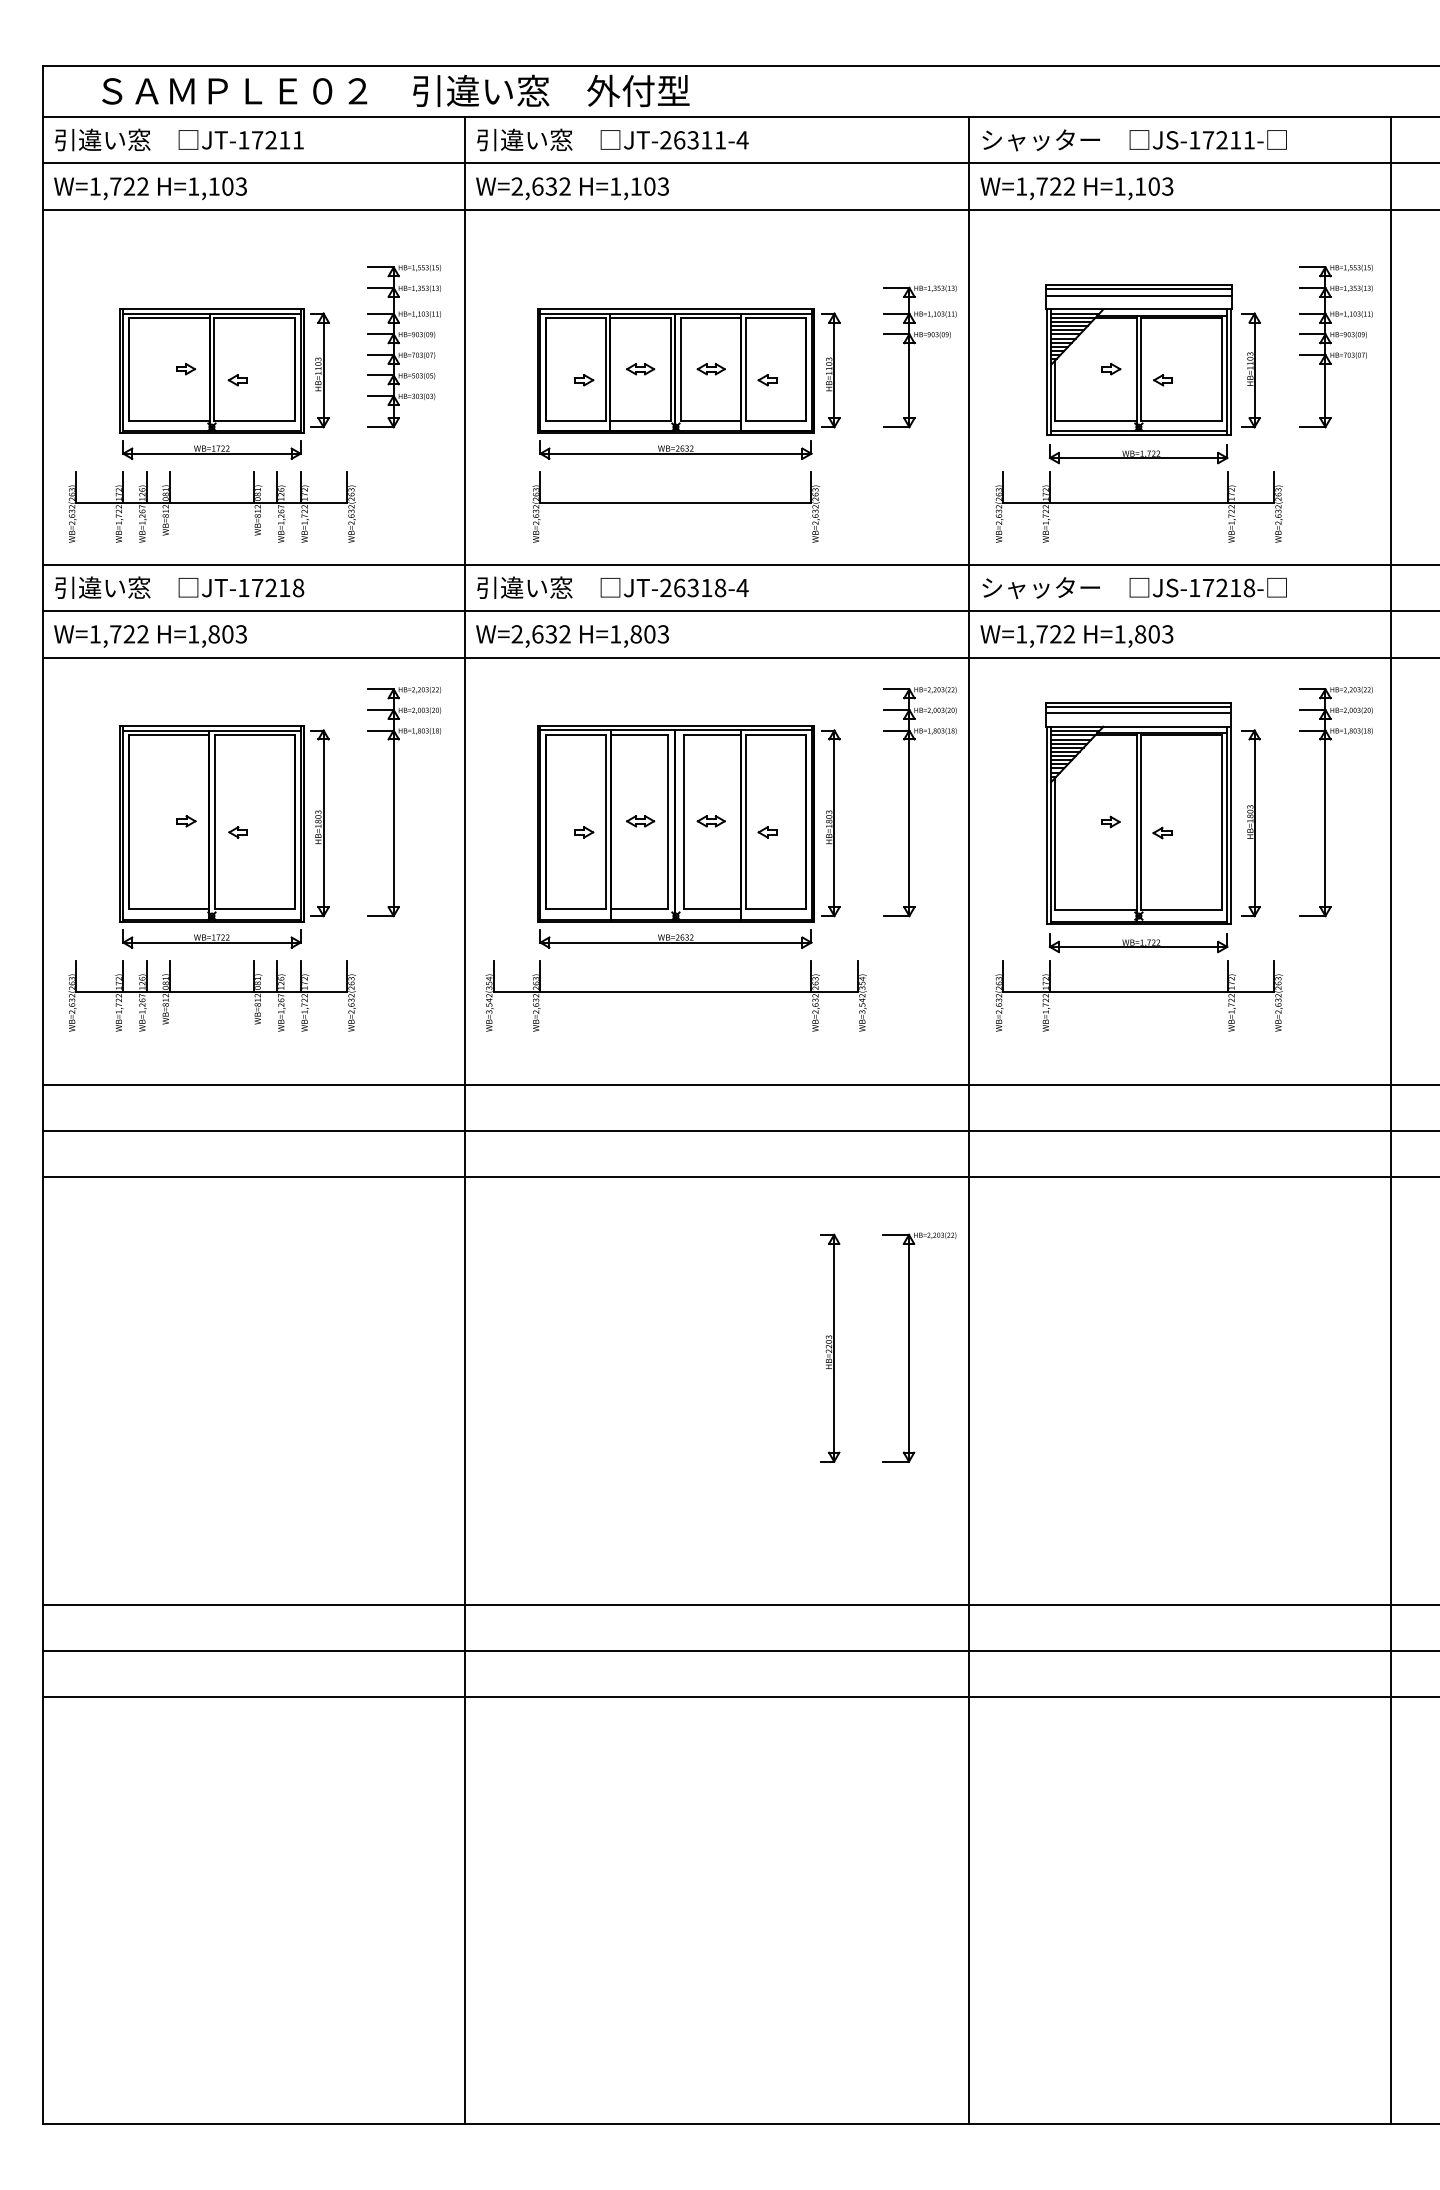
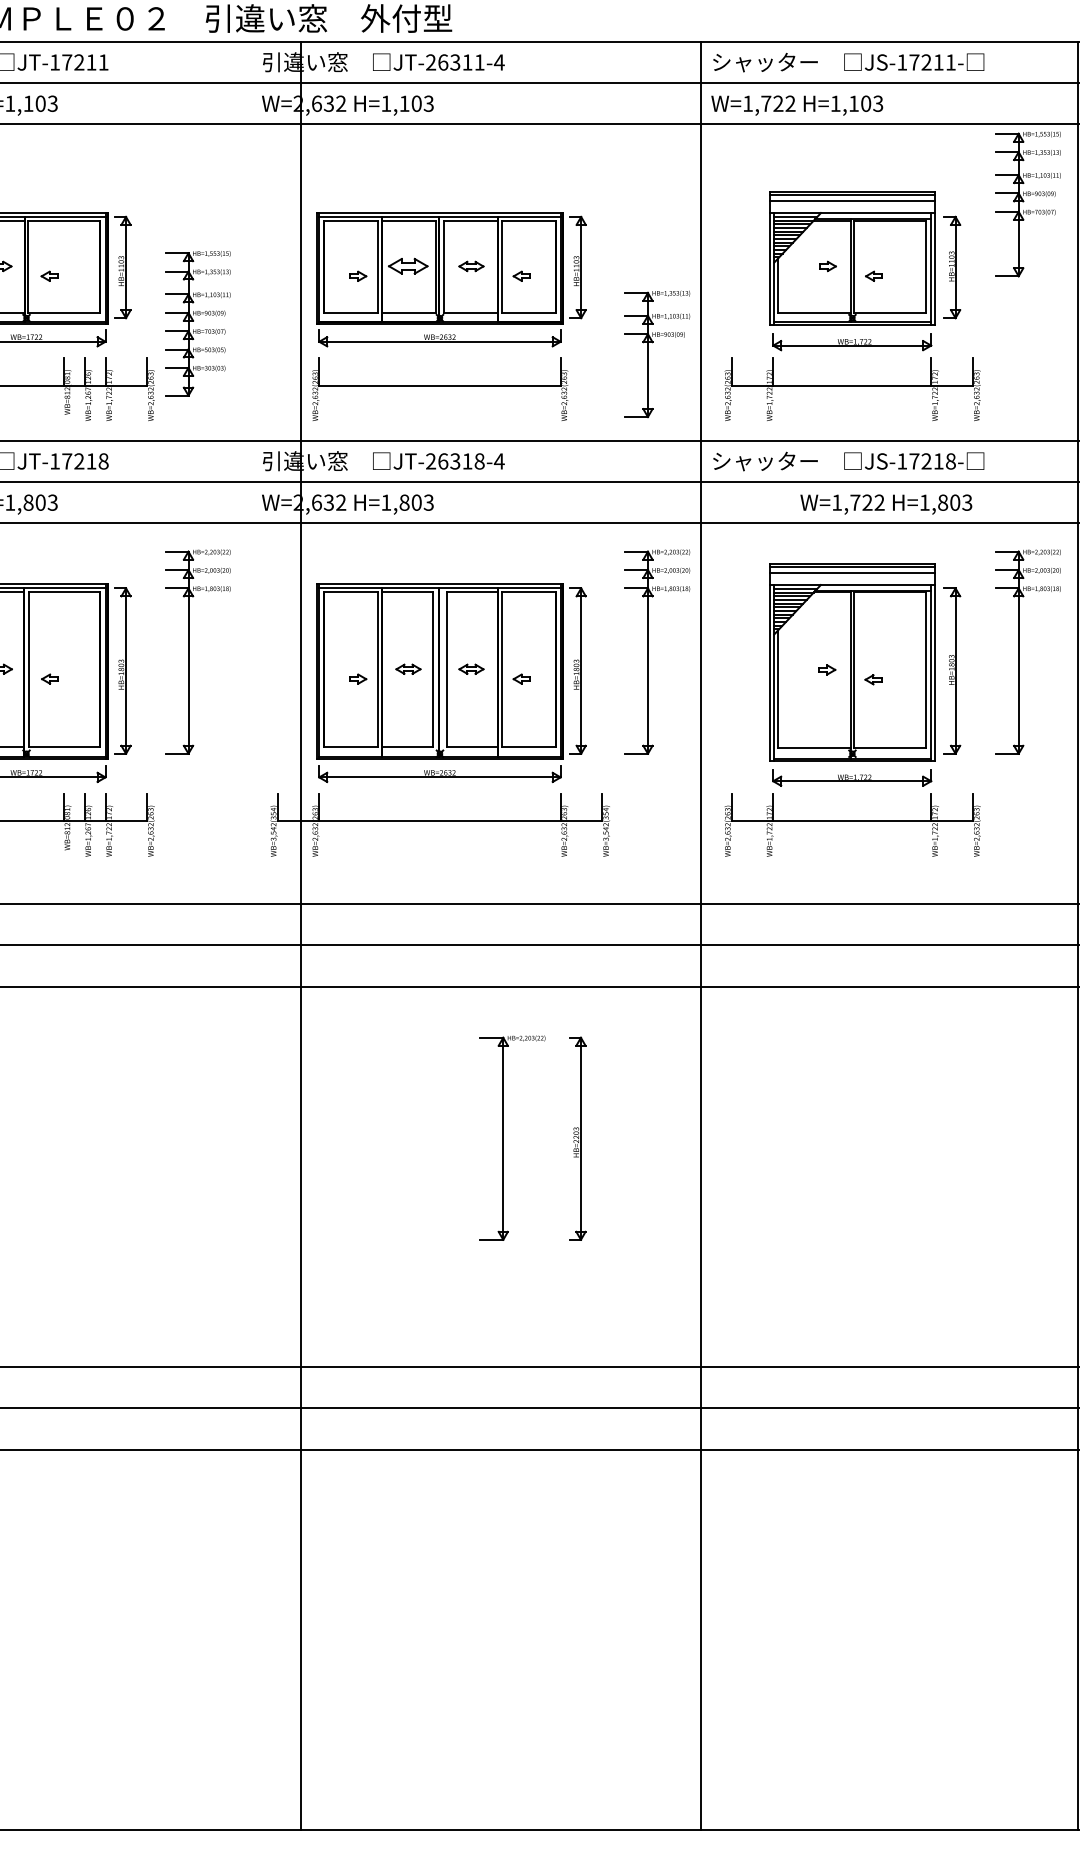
part: (403, 346) -> (197, 323), moved
part: (1335, 346) -> (1027, 204), moved
part: (909, 356) -> (648, 354), moved
part: (640, 369) -> (408, 266), size x1.6
text: (1076, 636) -> (885, 504), moved
line: (465, 1120) -> (301, 935), moved
part: (909, 1347) -> (503, 1138), moved

